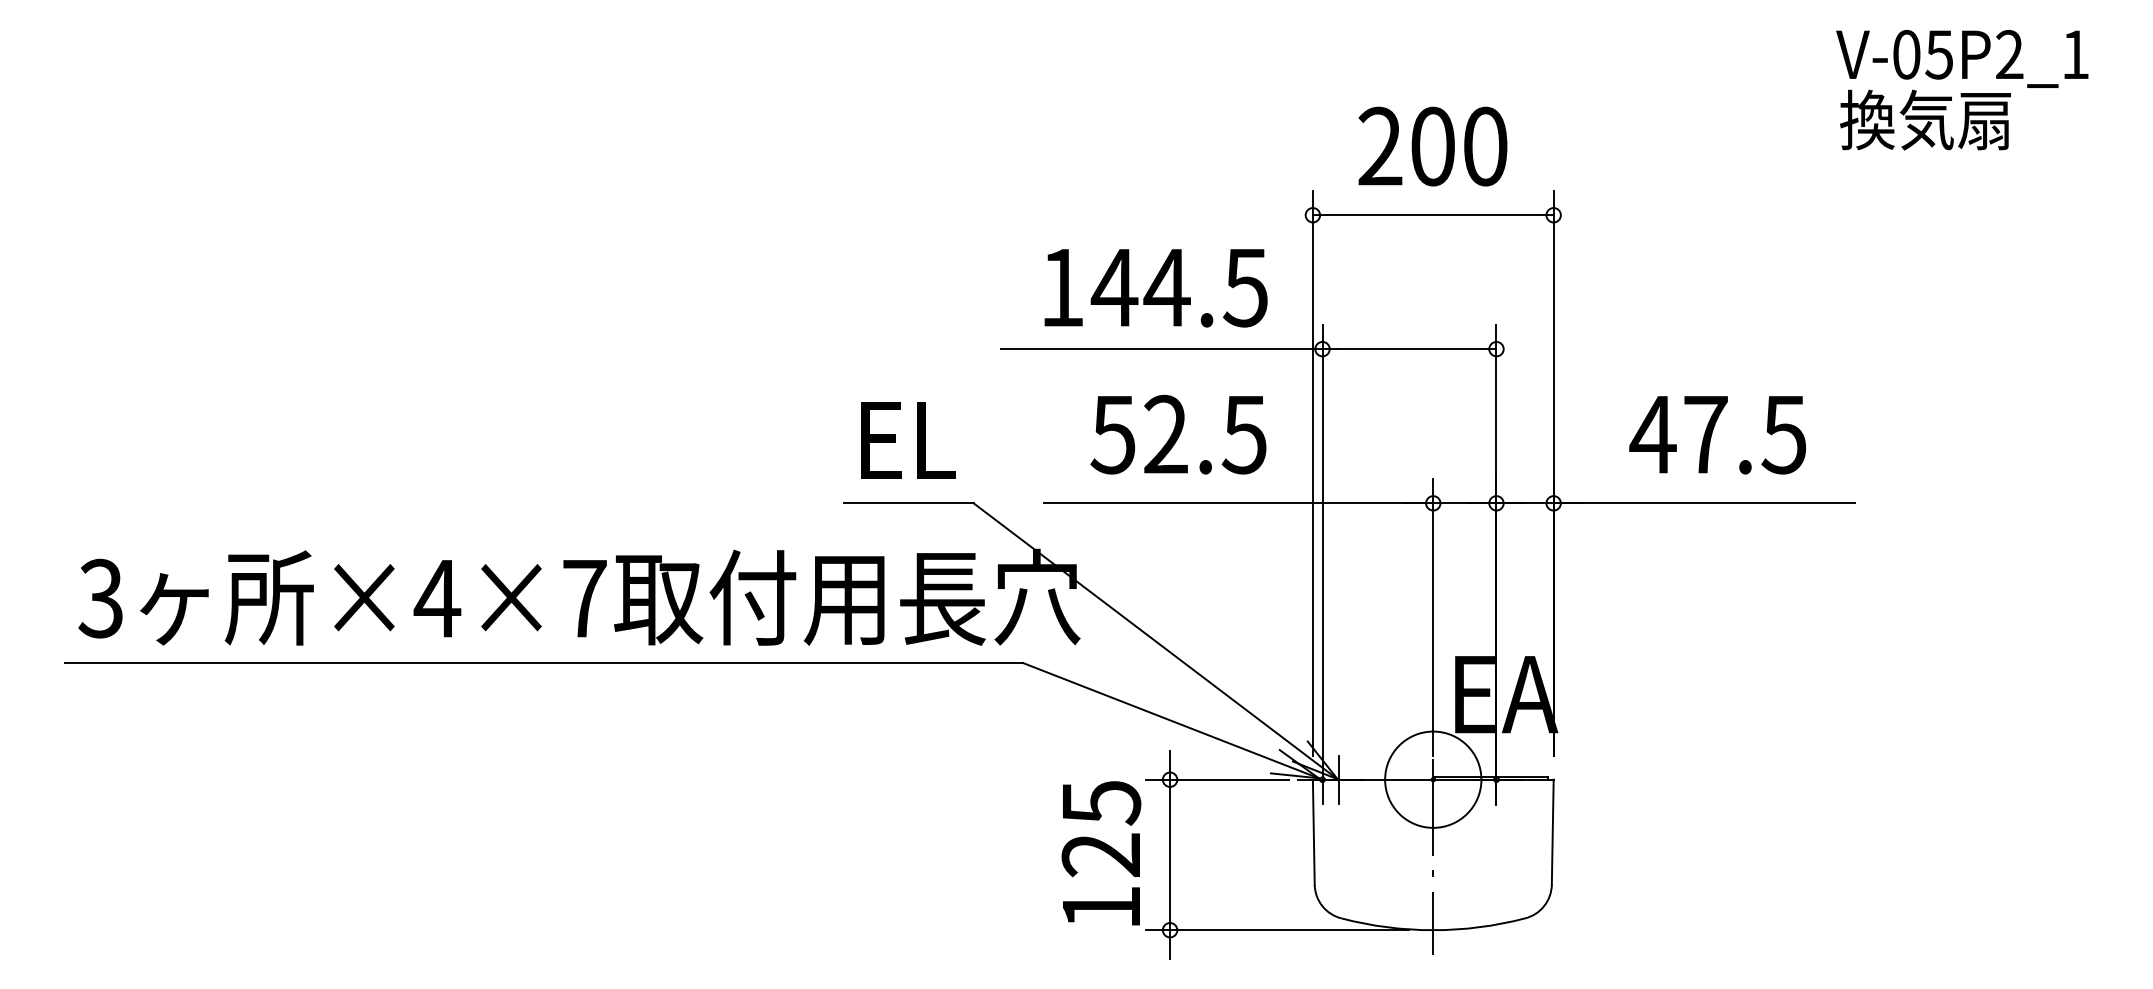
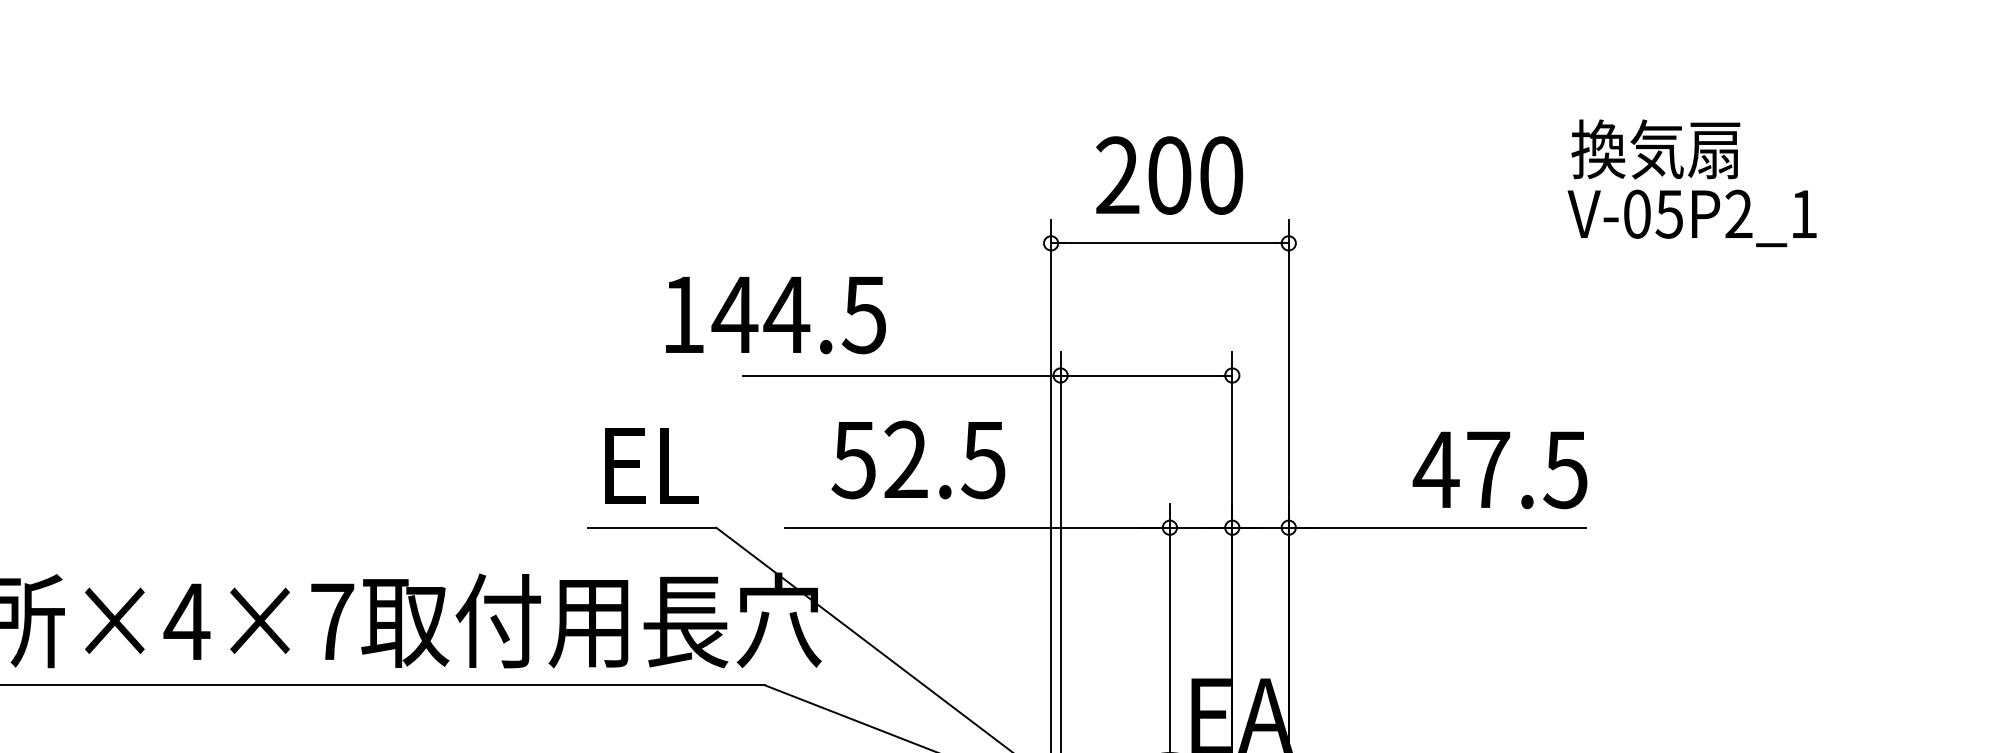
text: (1962, 58) -> (1692, 217), moved
text: (1155, 288) -> (775, 315), moved
text: (1717, 435) -> (1499, 470), moved

